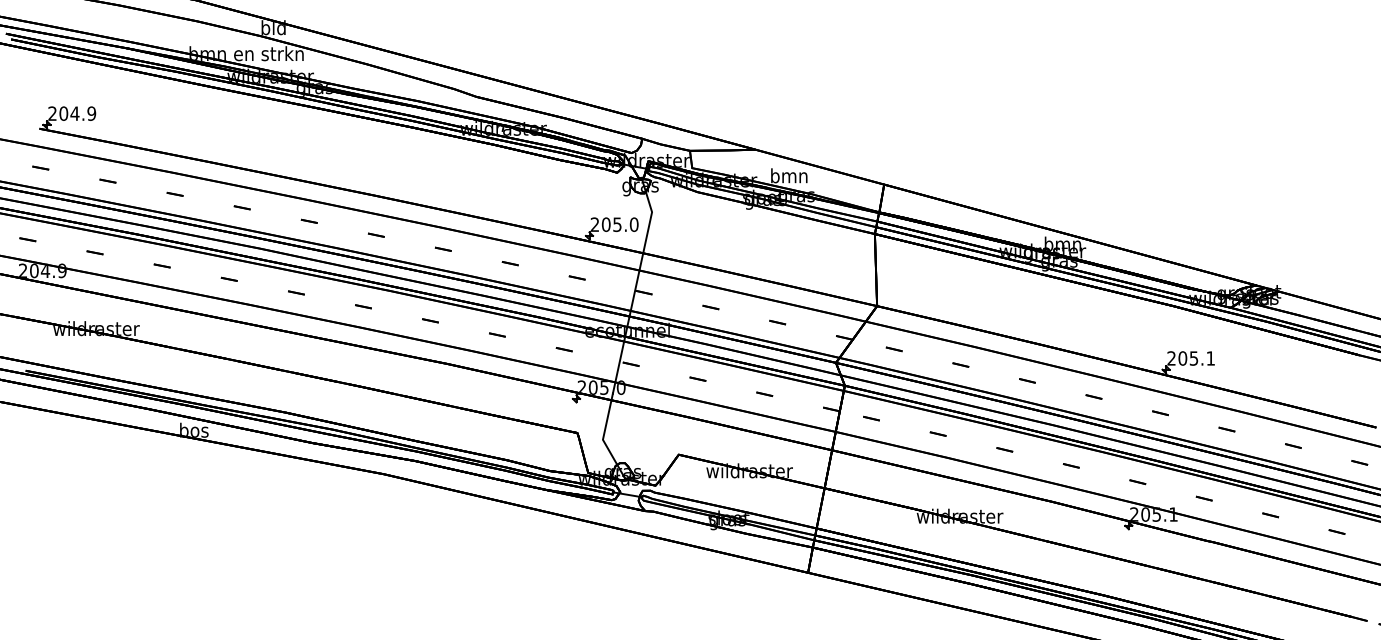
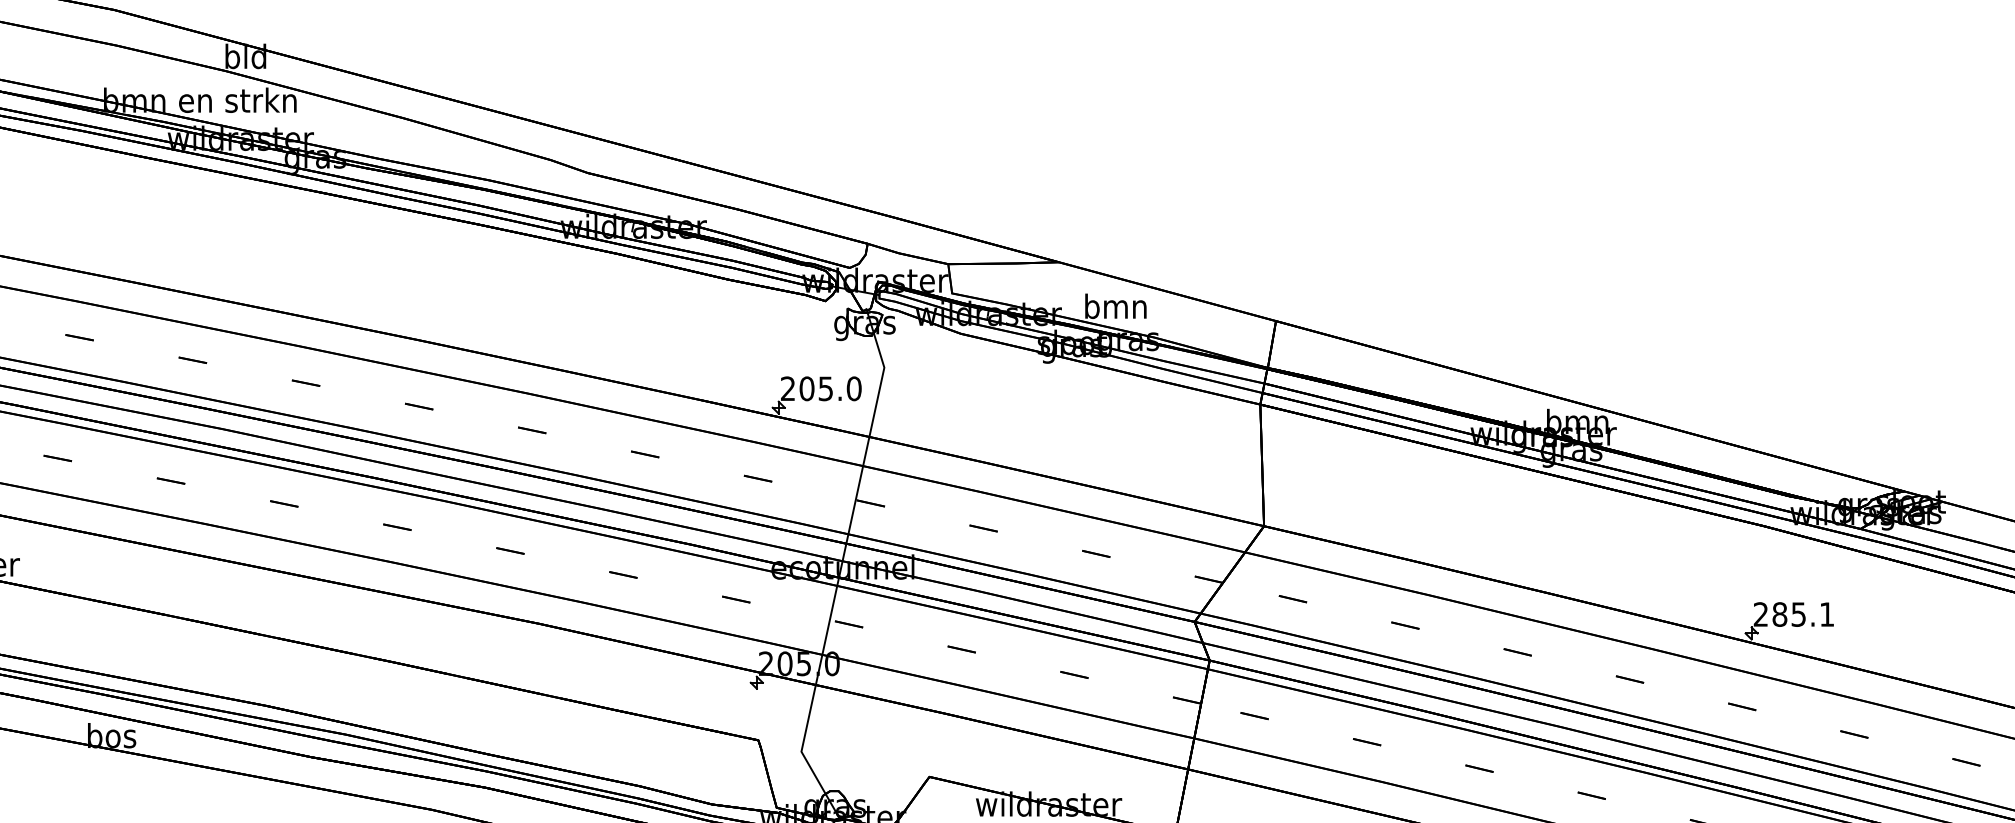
text: (1182, 358) -> (1779, 614), 205.1 -> 285.1

